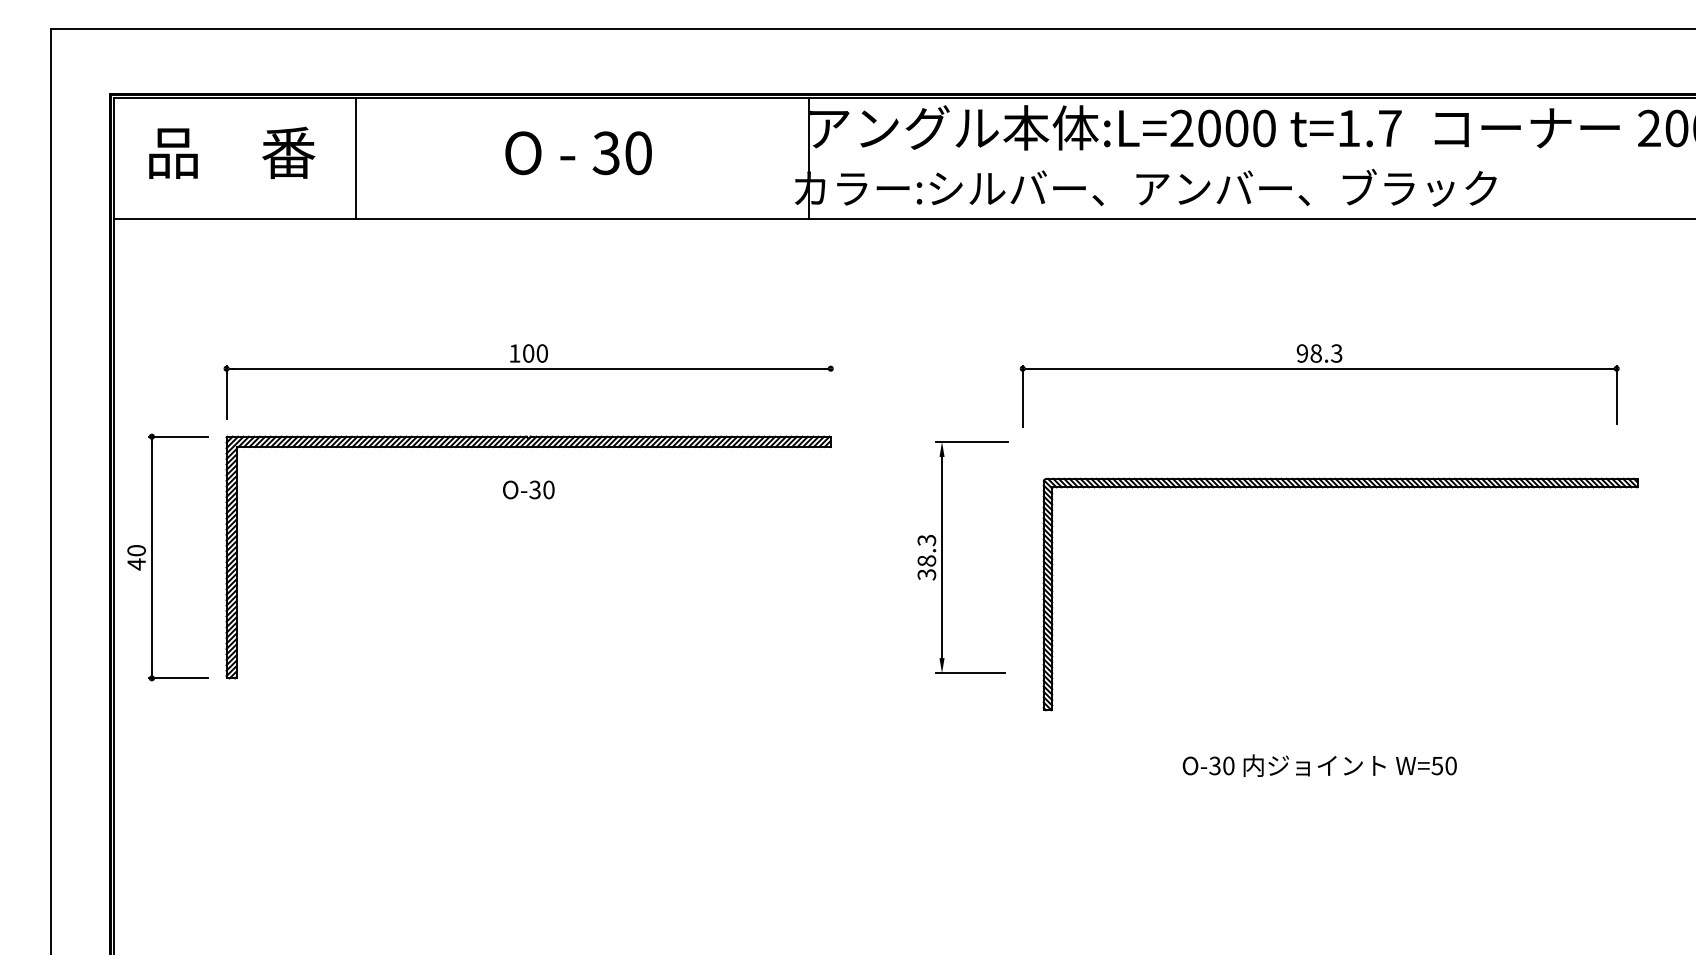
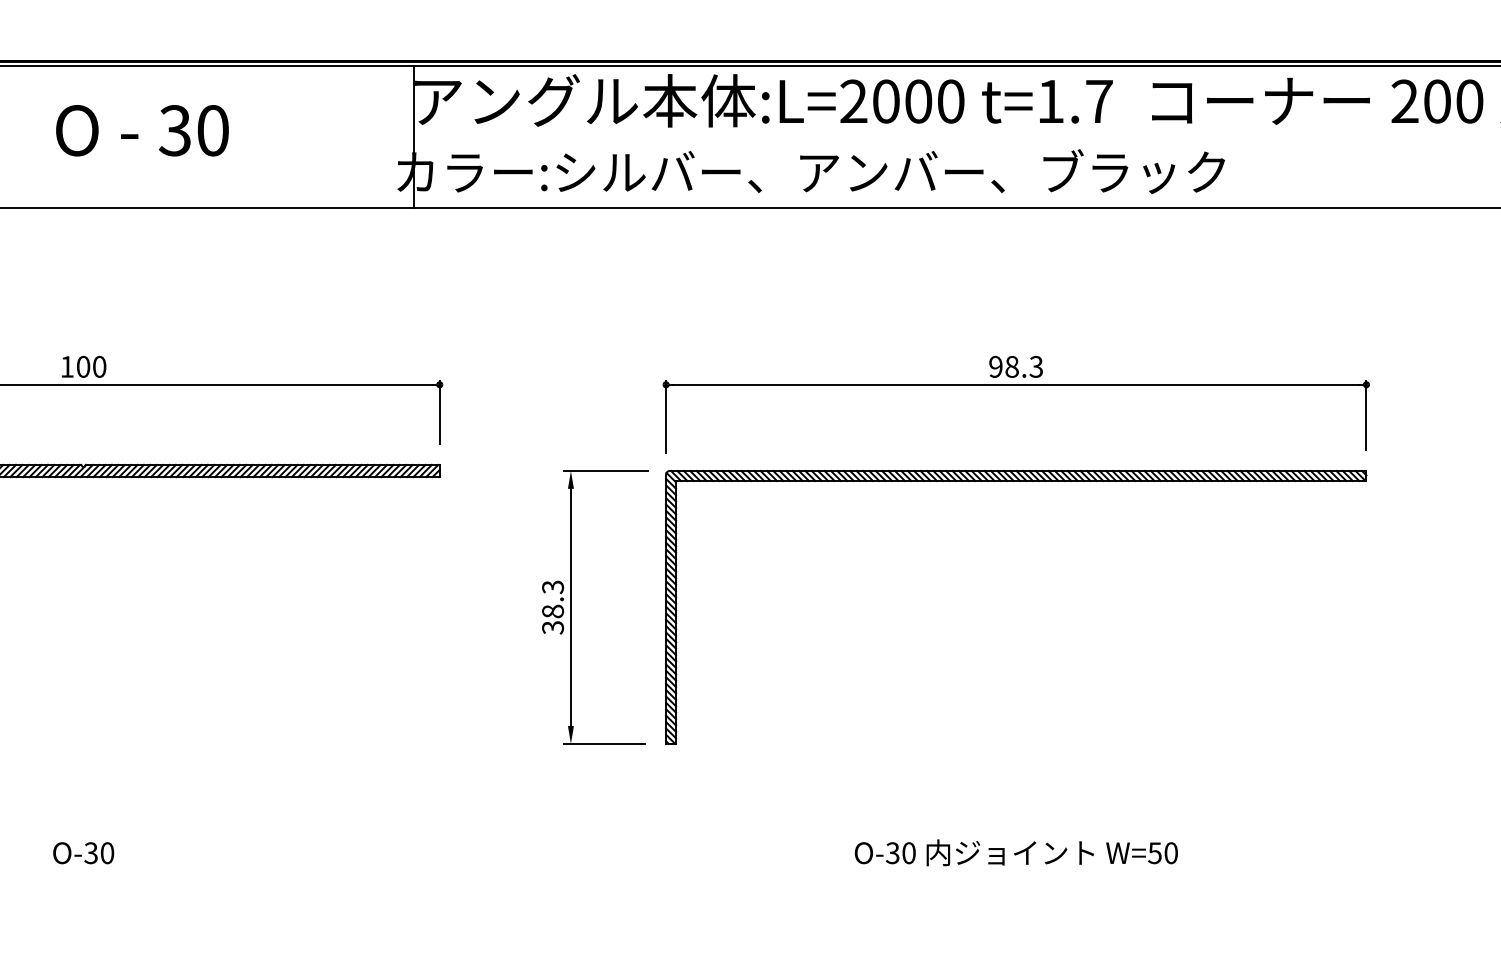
line: (830, 391) -> (439, 411), added
part: (1338, 488) -> (1013, 482), moved
text: (528, 489) -> (83, 852), moved

